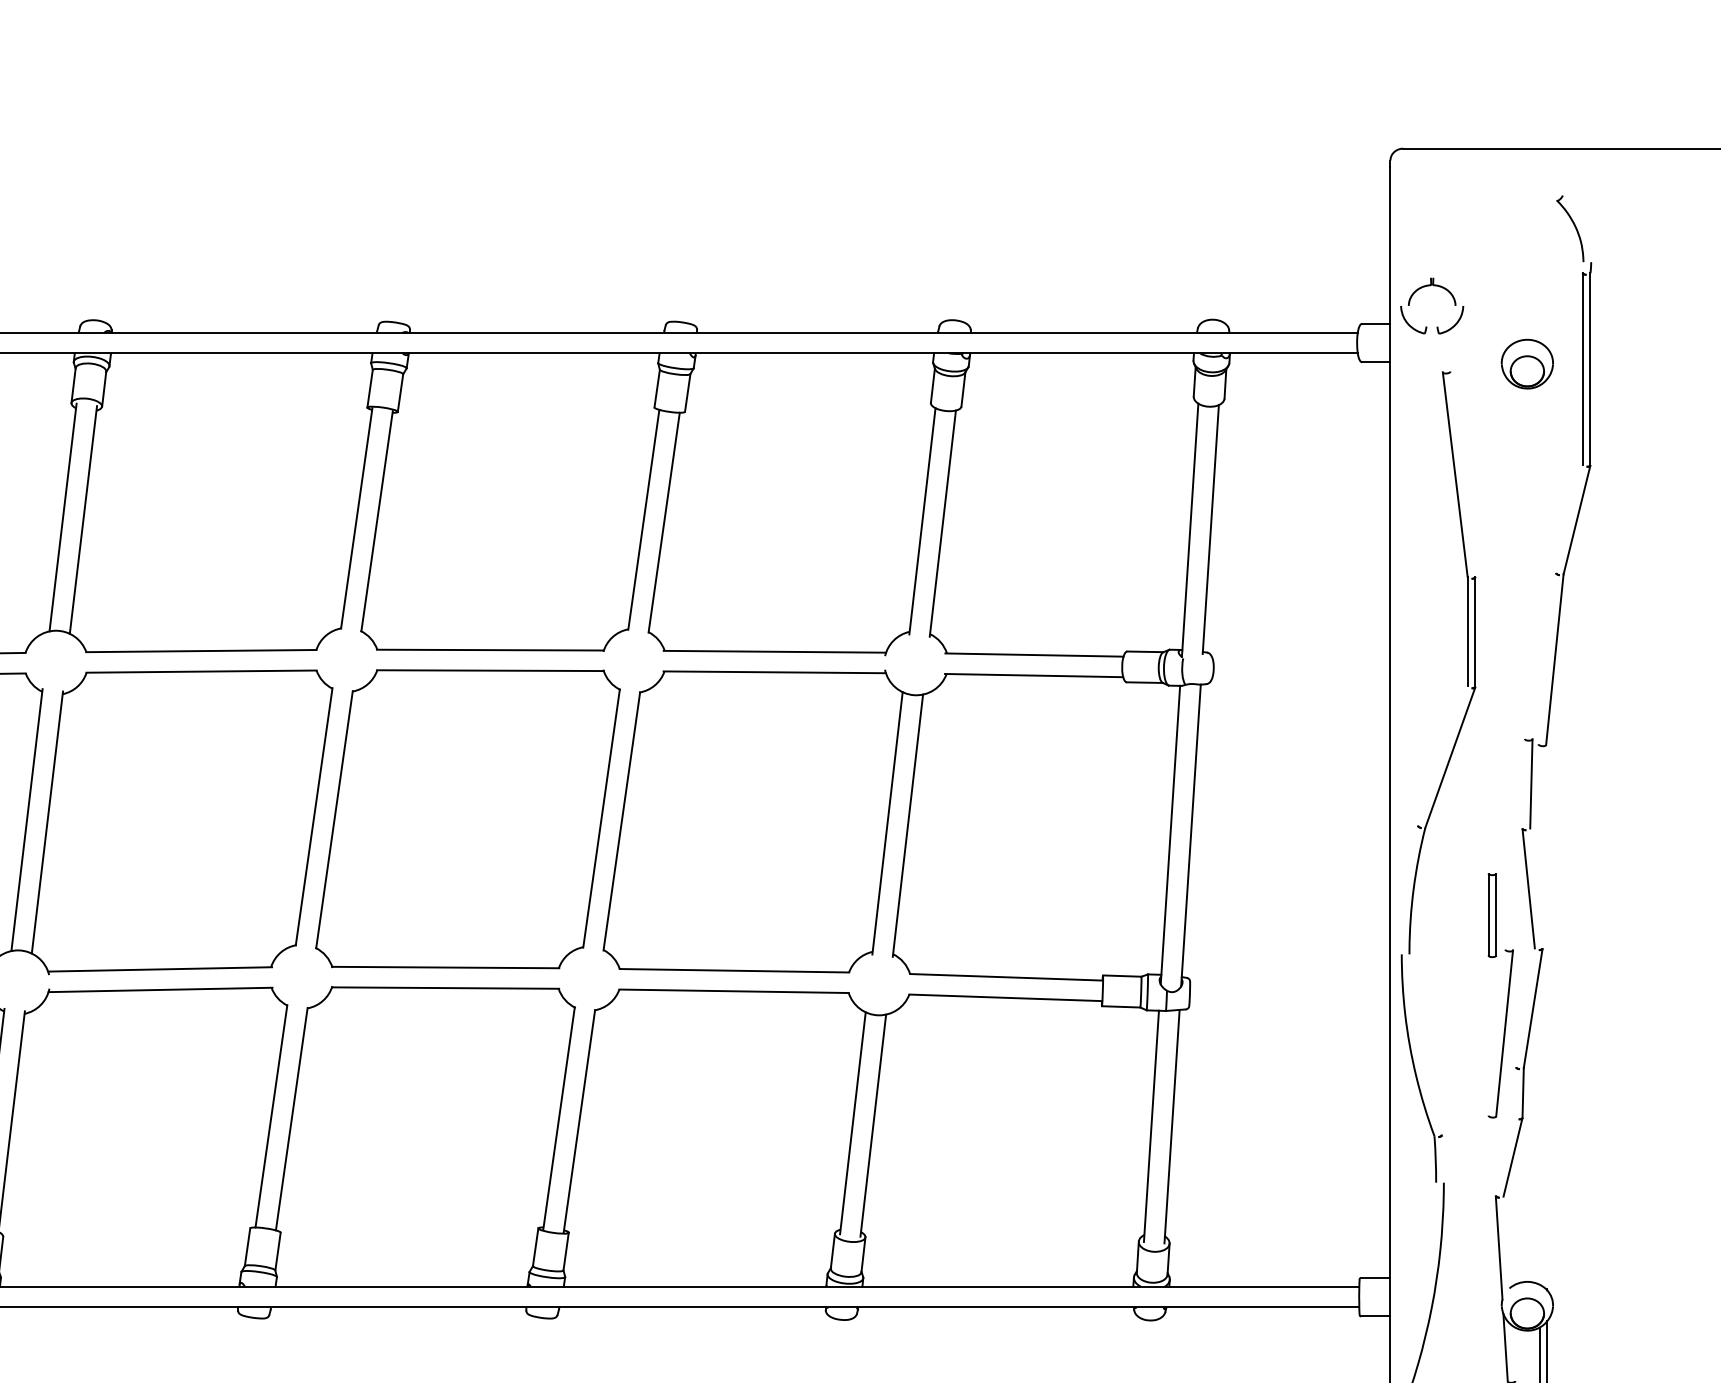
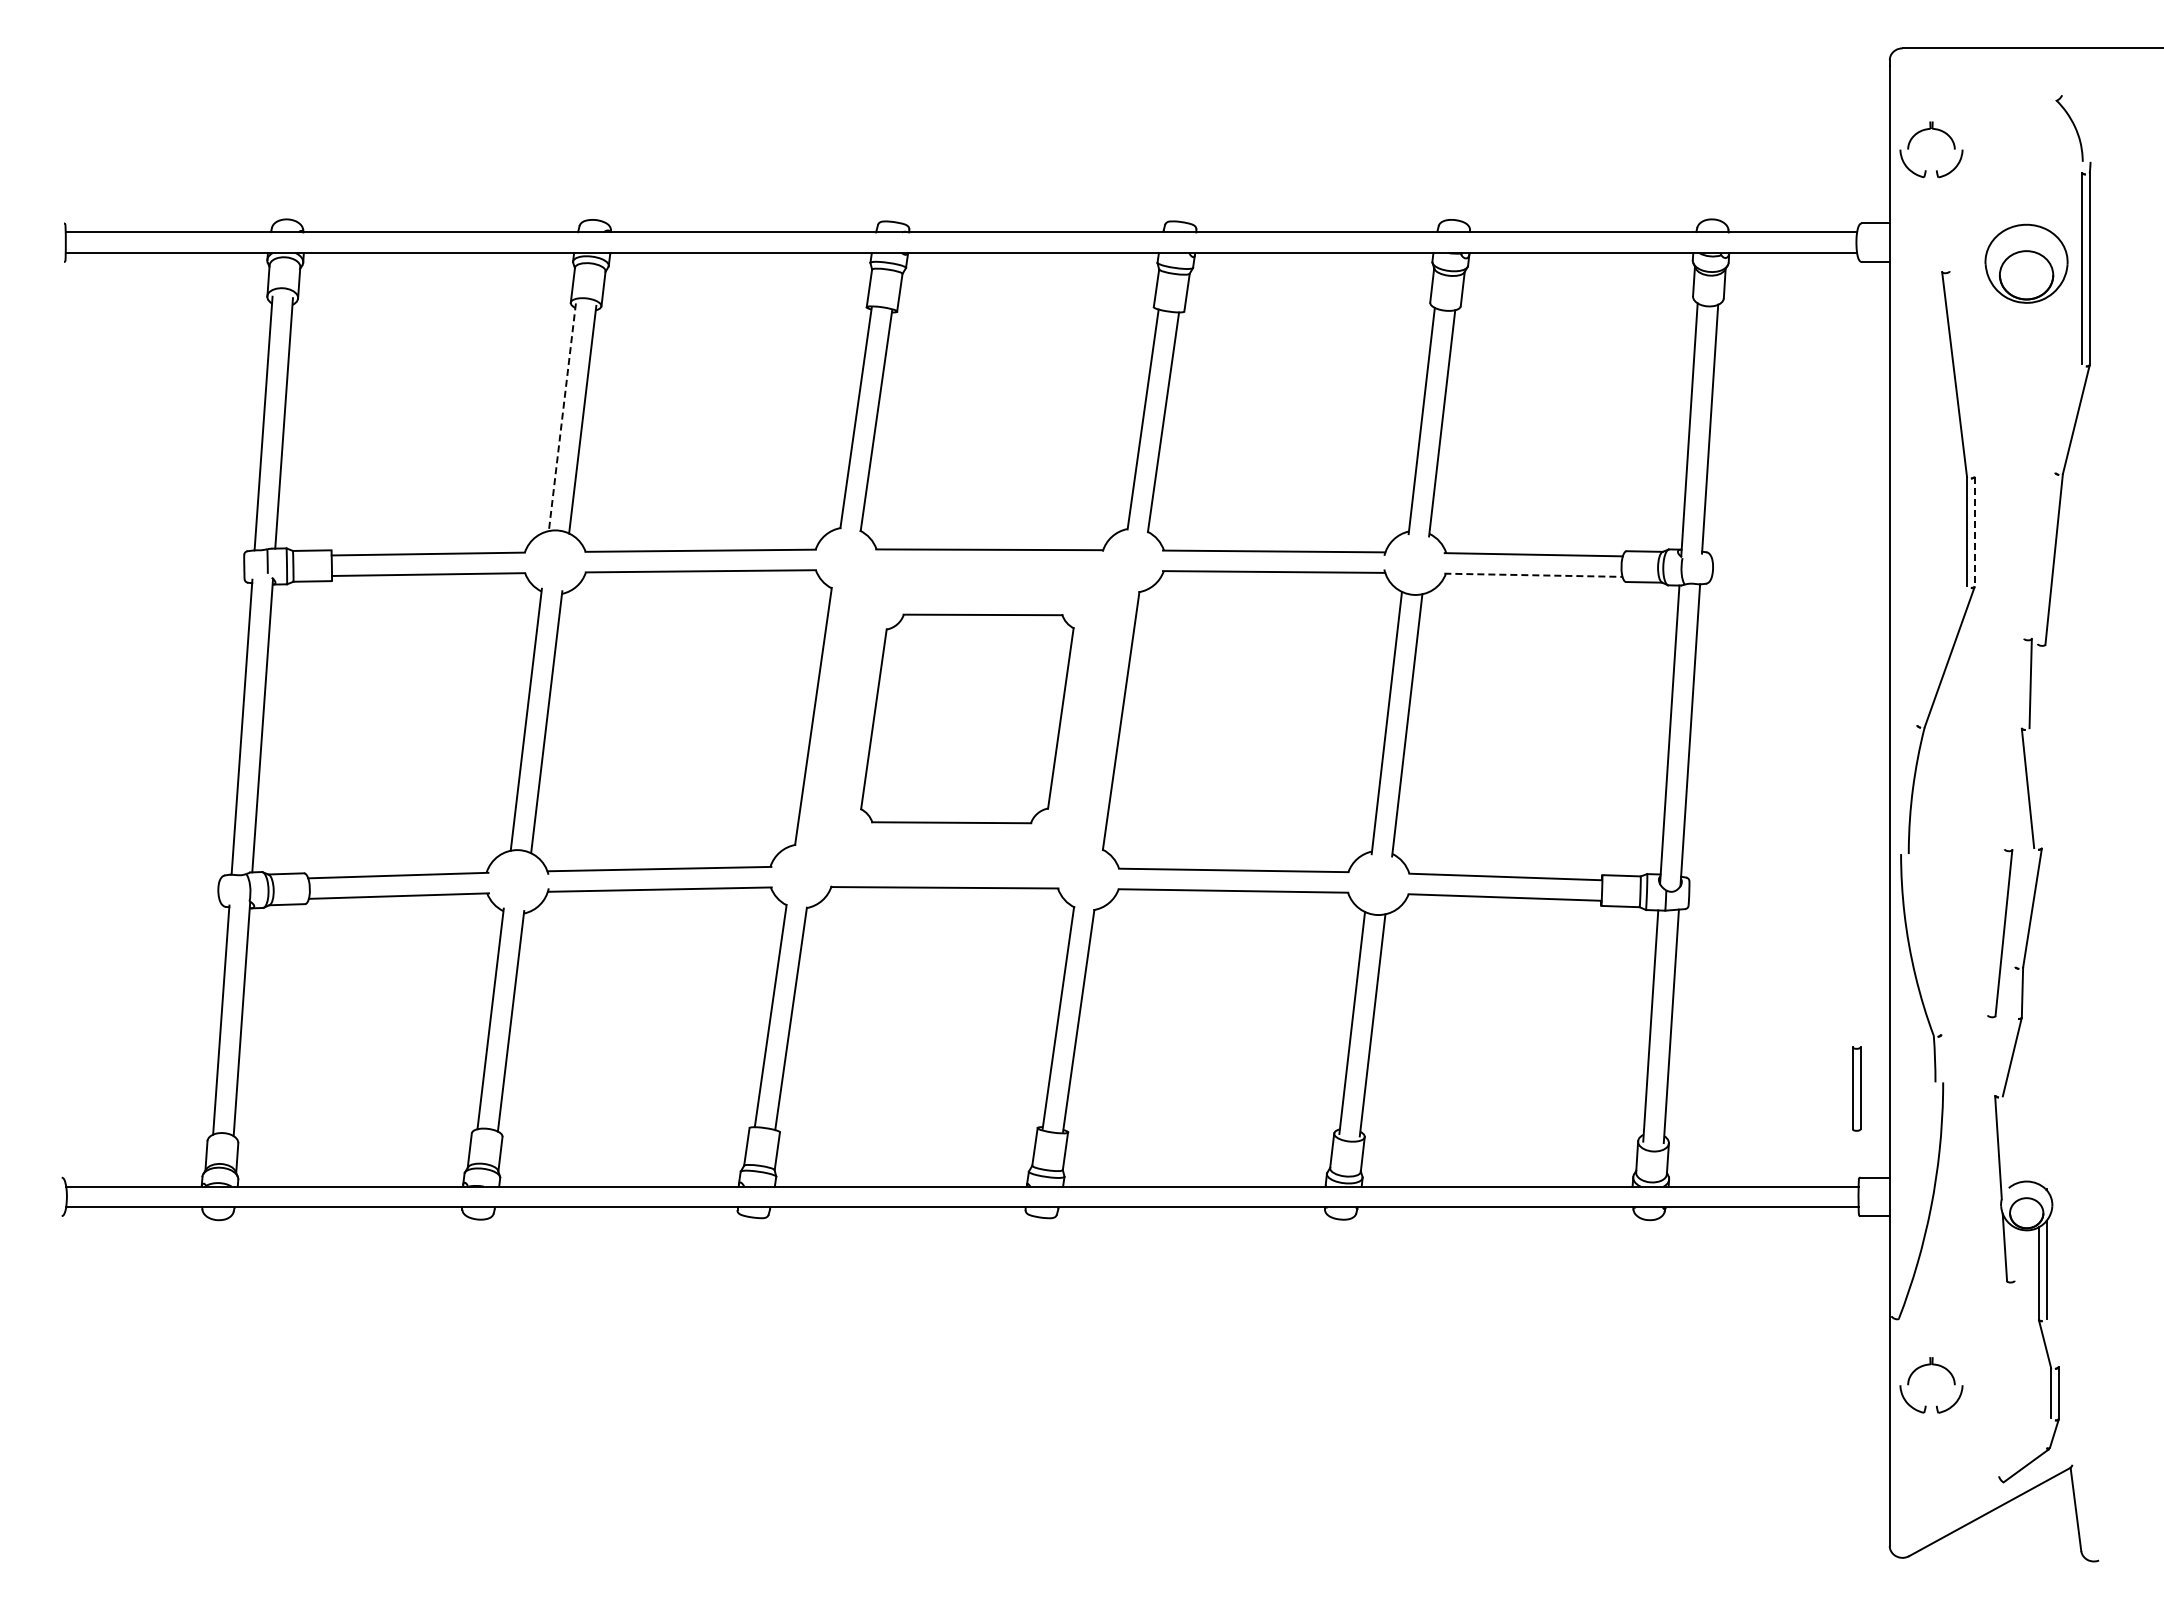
part: (1428, 286) -> (1927, 130), moved
part: (1527, 363) -> (2026, 263), size x1.6
line: (63, 517) -> (562, 417), solid -> dashed
line: (1475, 631) -> (1974, 531), solid -> dashed
line: (1034, 675) -> (1533, 575), solid -> dashed
part: (468, 818) -> (967, 718), size x0.7
part: (1492, 914) -> (1856, 1088), moved

